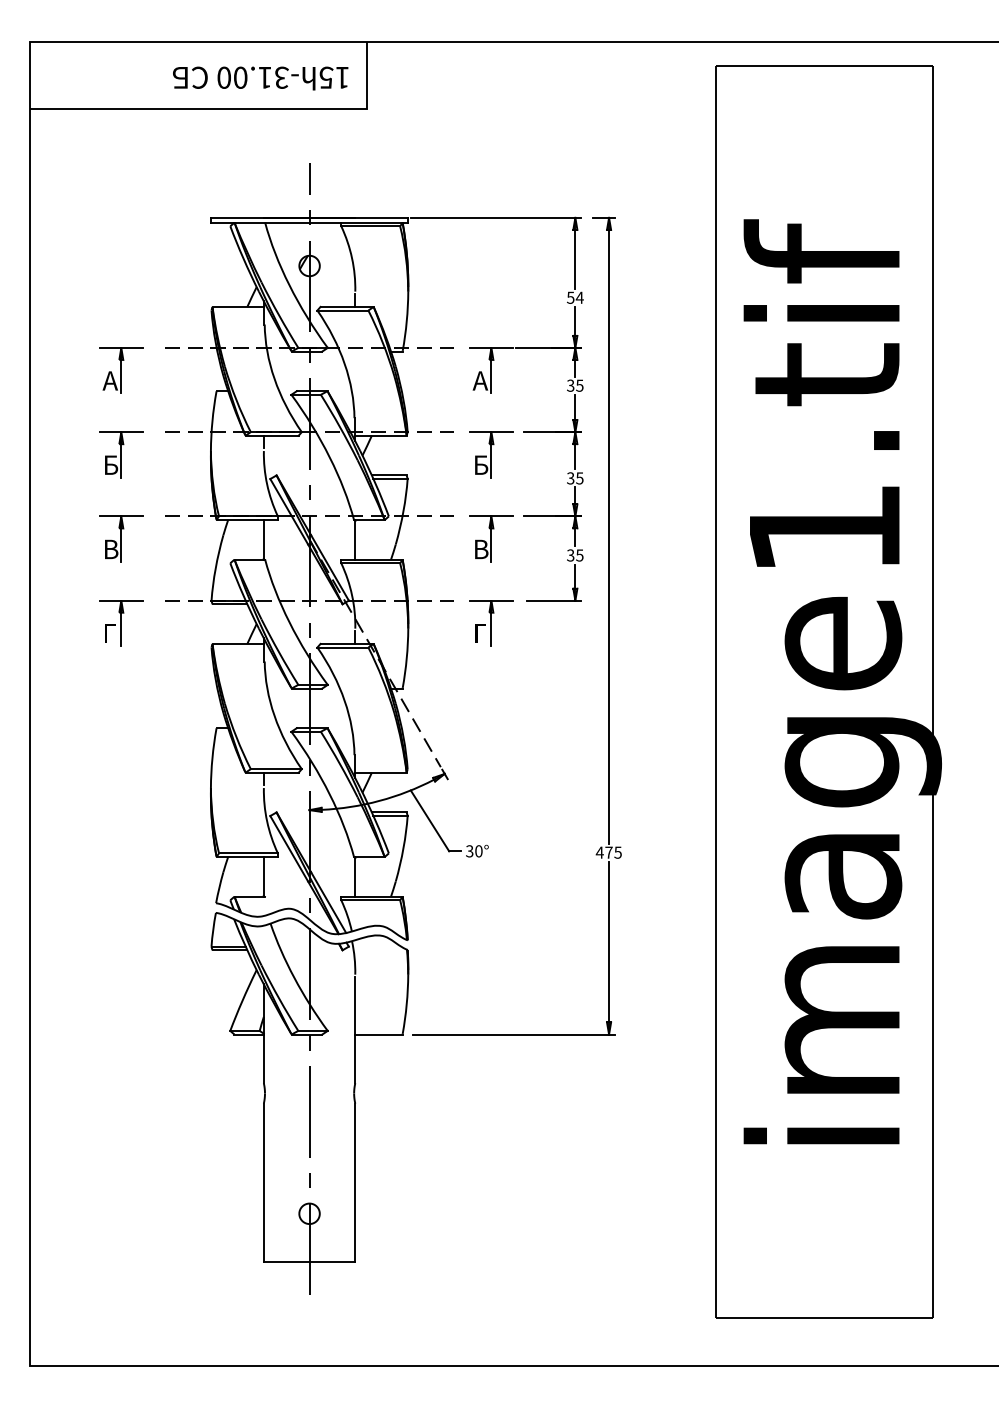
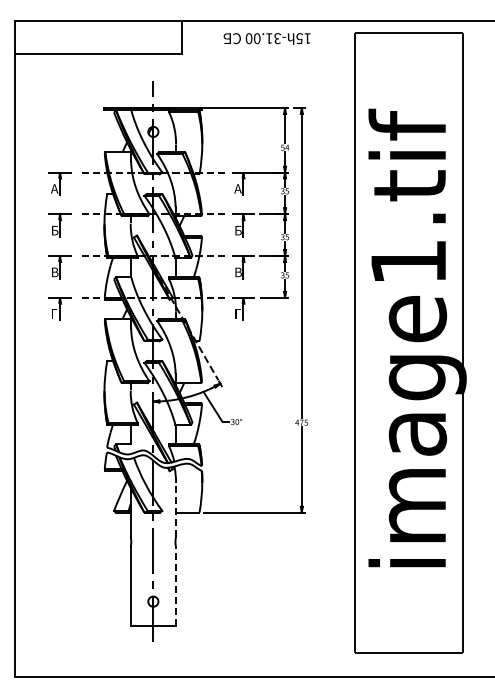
text: (259, 77) -> (266, 38), moved
line: (356, 1029) -> (176, 510), solid -> dashed
line: (356, 1181) -> (176, 585), solid -> dashed

